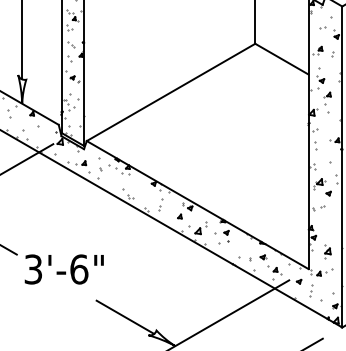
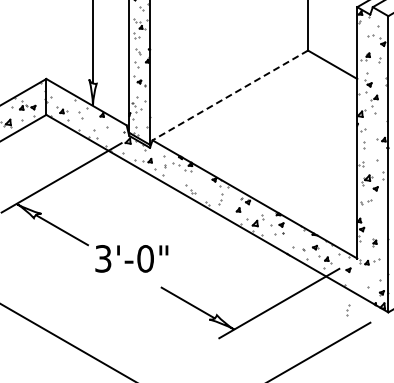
line: (171, 92) -> (230, 95), solid -> dashed
part: (327, 251) -> (374, 242), size x0.6
text: (79, 269) -> (145, 258), 3'-6" -> 3'-0"
part: (312, 290) -> (348, 310), moved

